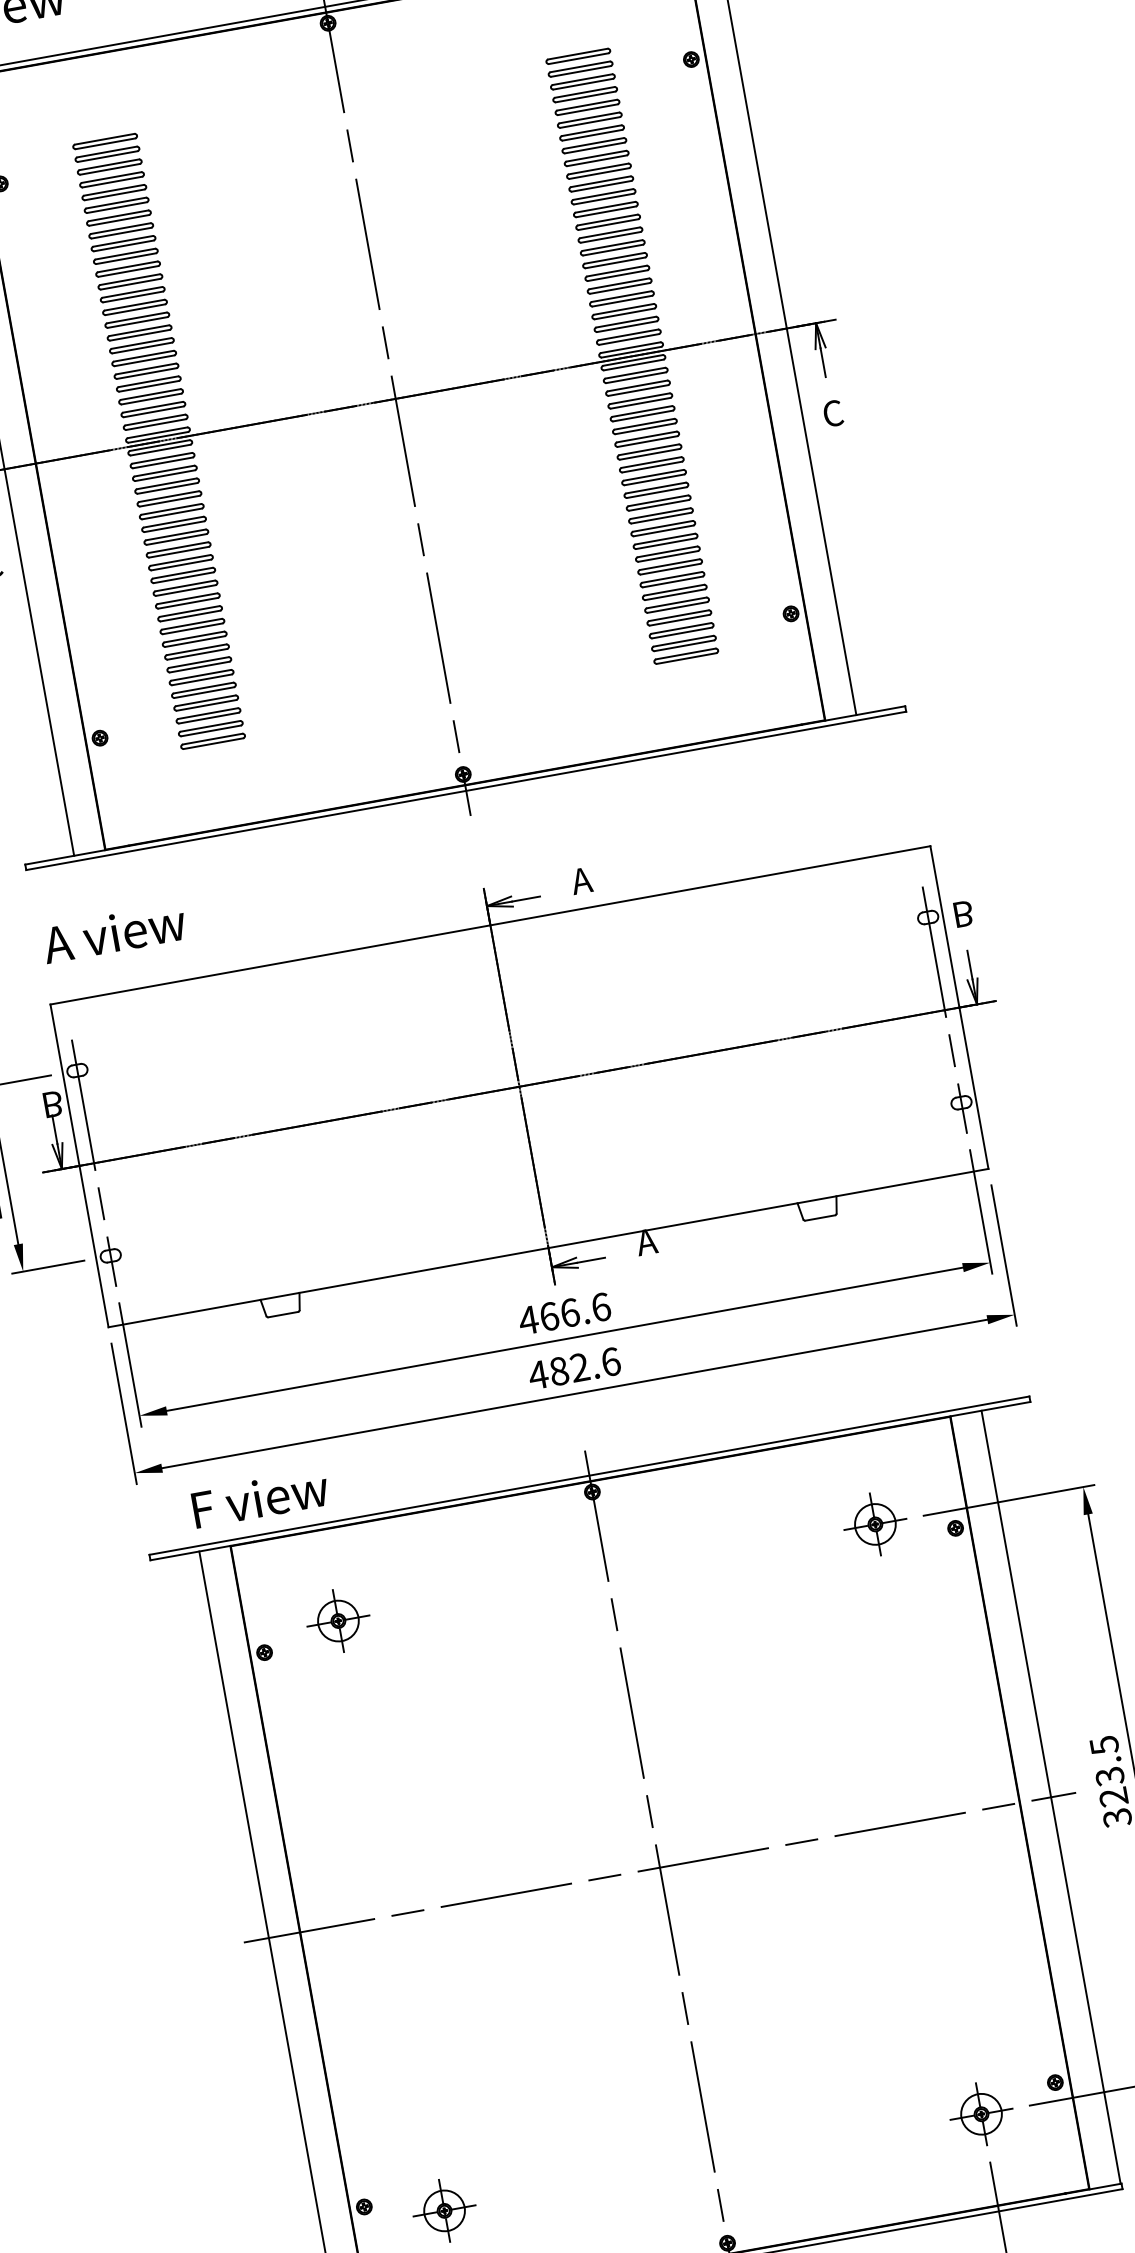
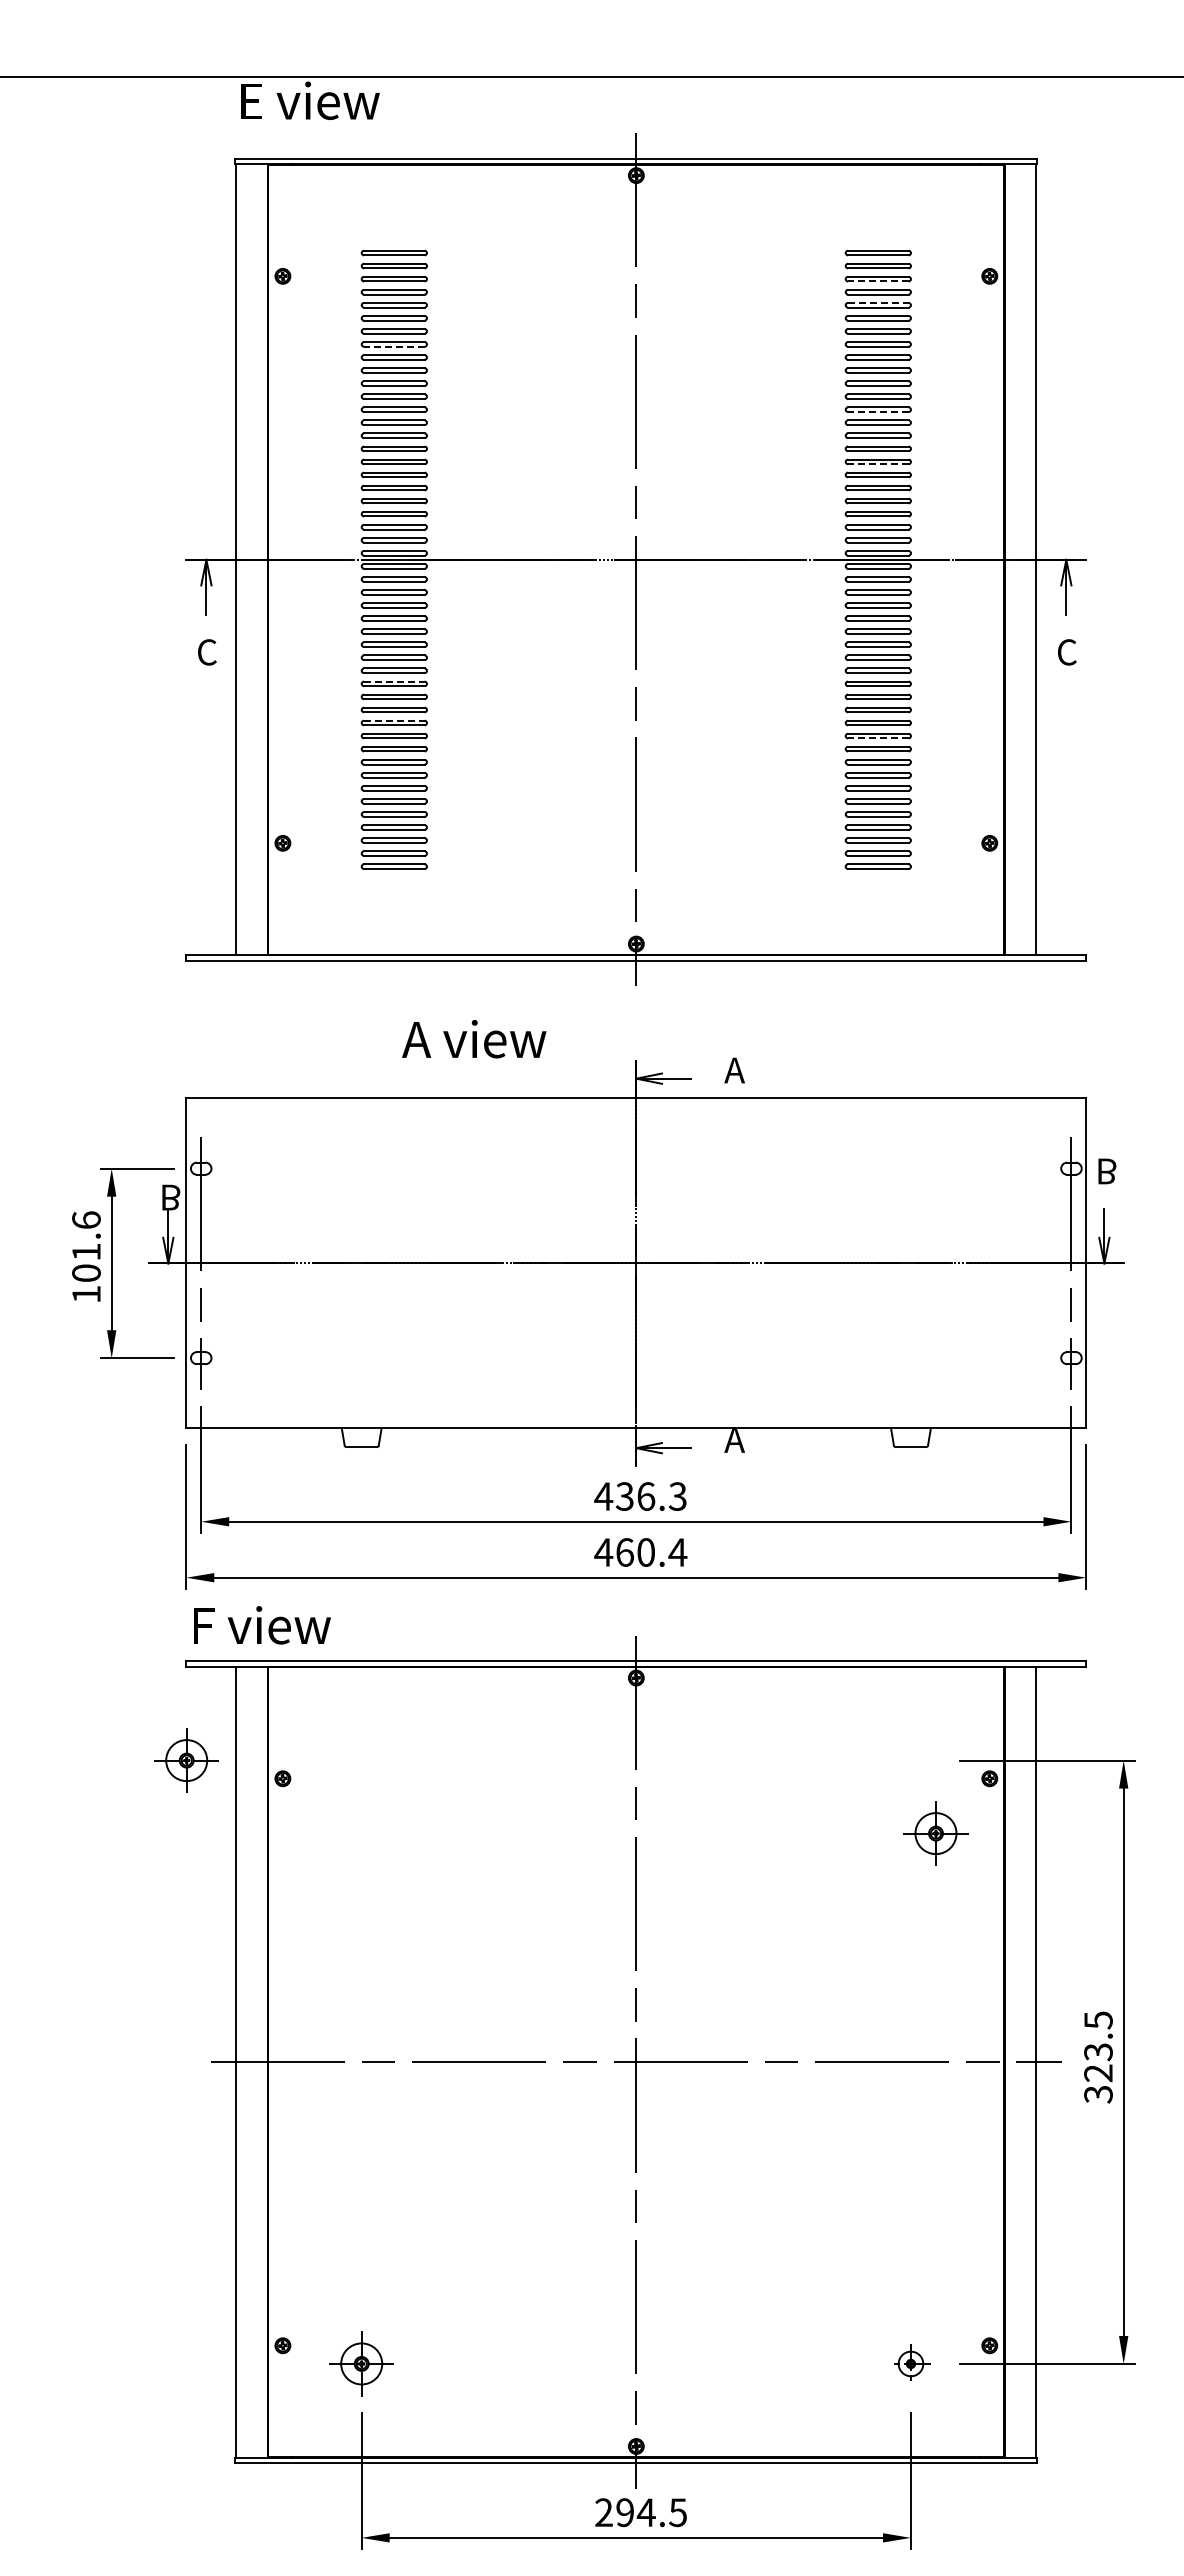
line: (582, 84) -> (877, 281), solid -> dashed
line: (587, 104) -> (878, 302), solid -> dashed
line: (605, 212) -> (877, 412), solid -> dashed
line: (120, 233) -> (393, 346), solid -> dashed
line: (614, 263) -> (877, 464), solid -> dashed
line: (662, 531) -> (877, 738), solid -> dashed
line: (180, 560) -> (394, 681), solid -> dashed
line: (187, 598) -> (394, 720), solid -> dashed
text: (114, 933) -> (474, 1039), moved
text: (574, 1312) -> (650, 1496), 466.6 -> 436.3
text: (585, 1366) -> (651, 1552), 482.6 -> 460.4
text: (260, 1498) -> (262, 1625), moved
part: (874, 1524) -> (935, 1833), moved
part: (338, 1620) -> (186, 1760), moved
part: (980, 2113) -> (910, 2363), size x0.6

